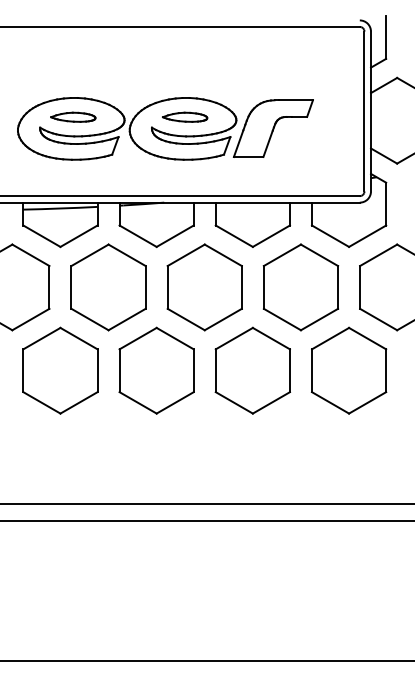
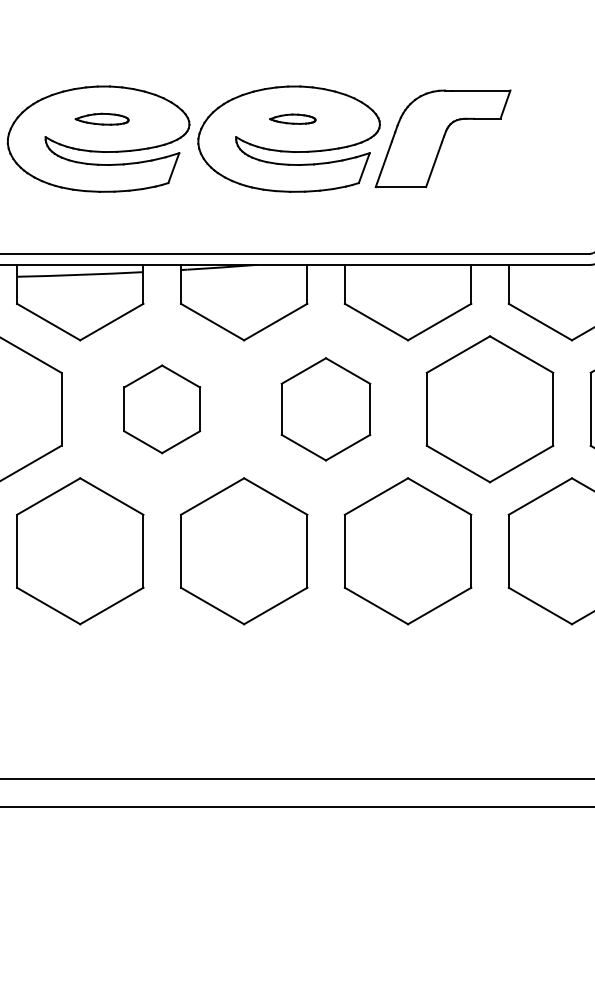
part: (73, 116) -> (102, 118), size x0.7
part: (185, 116) -> (293, 118), size x0.6
part: (108, 287) -> (162, 409), size x0.6
part: (204, 287) -> (325, 409), size x0.7

